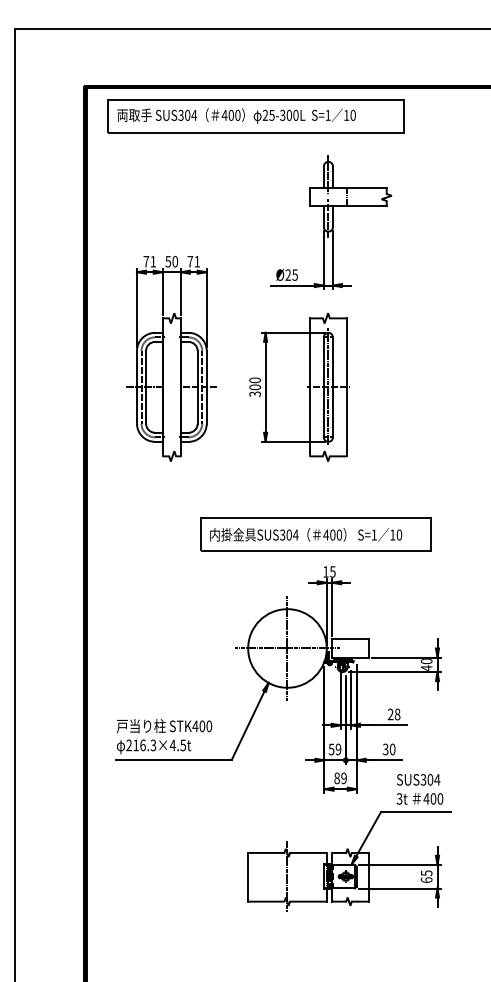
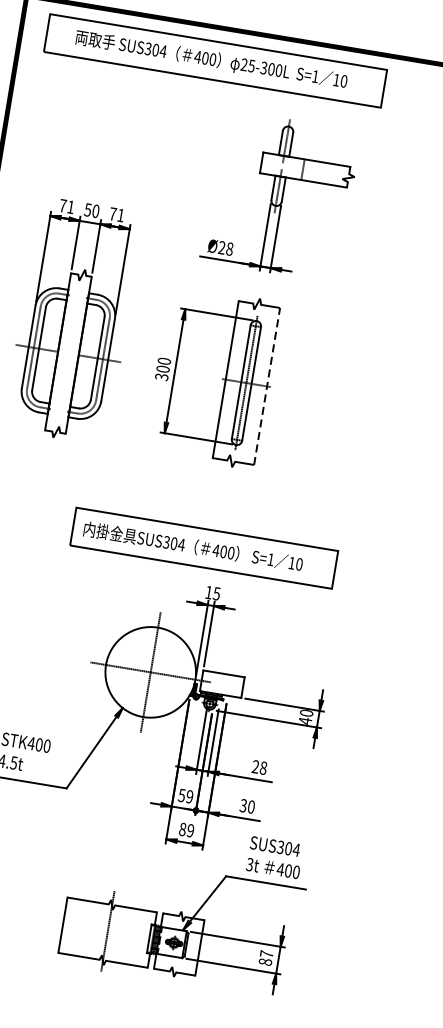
text: (236, 115) -> (211, 59), moved
text: (295, 274) -> (230, 248), Ø25 -> Ø28
line: (346, 387) -> (267, 386), solid -> dashed
text: (426, 876) -> (265, 957), 65 -> 87

